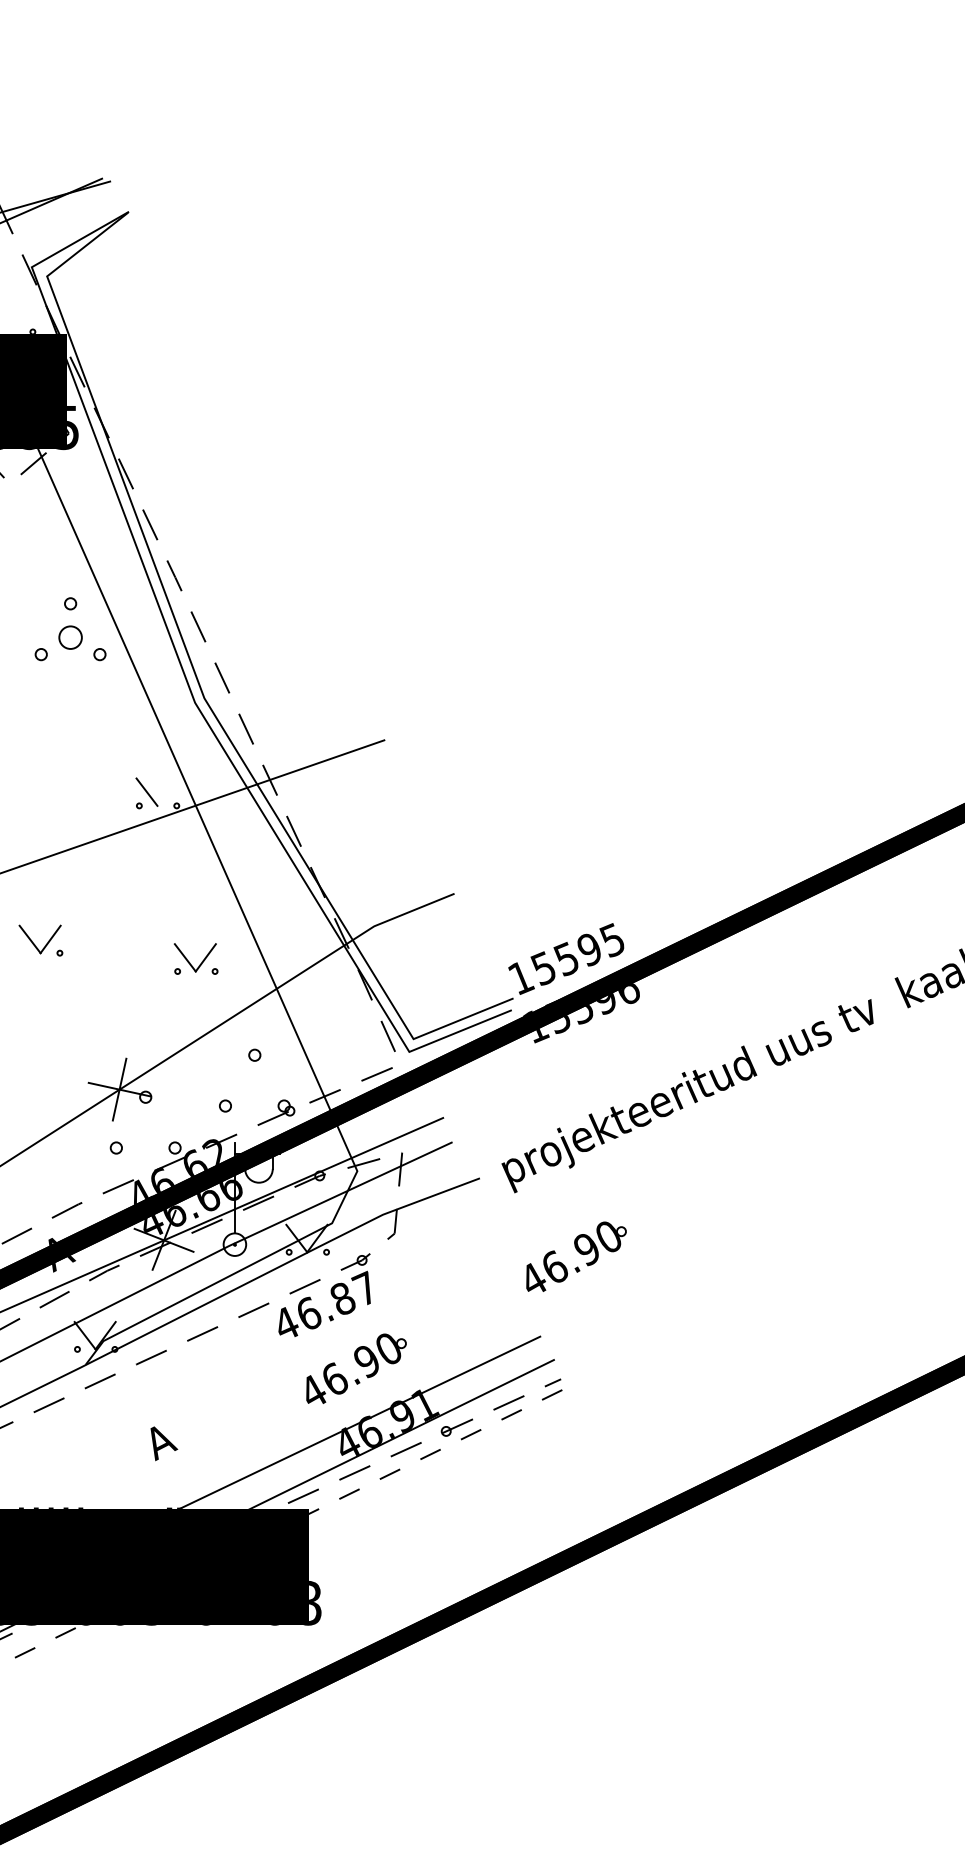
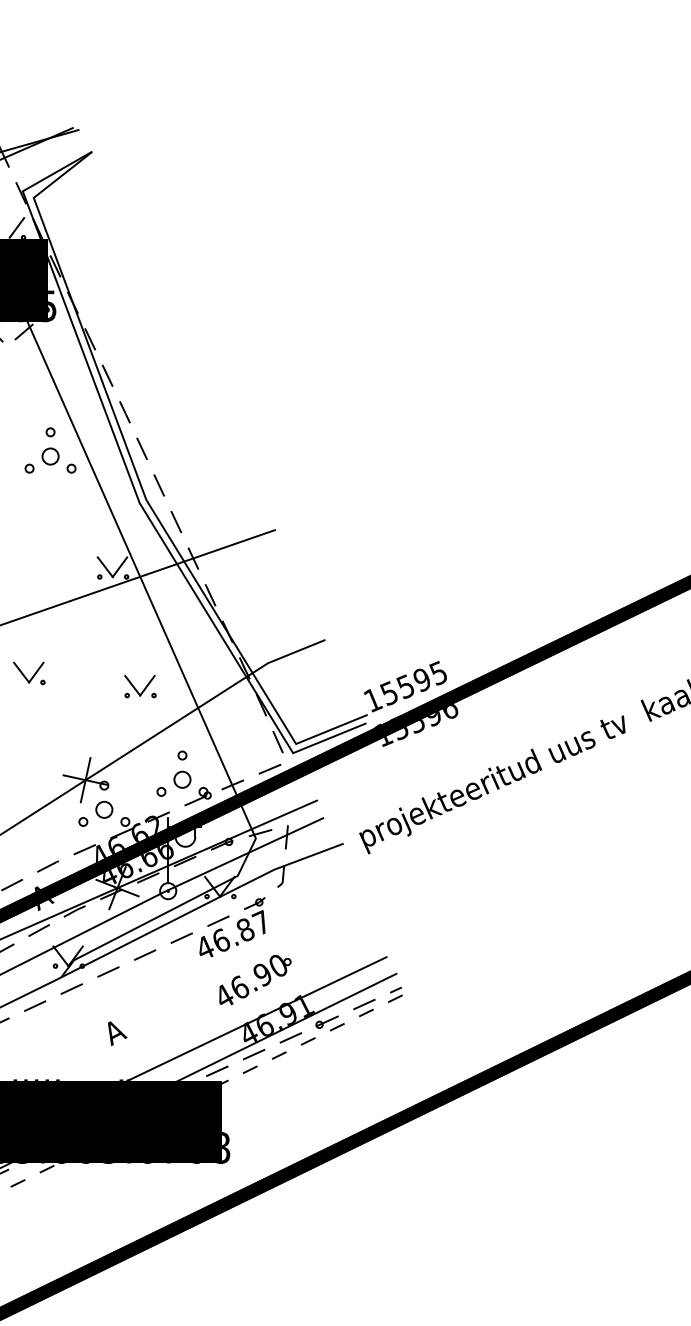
line: (23, 317) -> (16, 227), added
line: (167, 791) -> (119, 566), added
circle: (254, 1089) -> (182, 780), added
circle: (145, 1131) -> (104, 810), added
part: (576, 1256) -> (412, 899), removed

